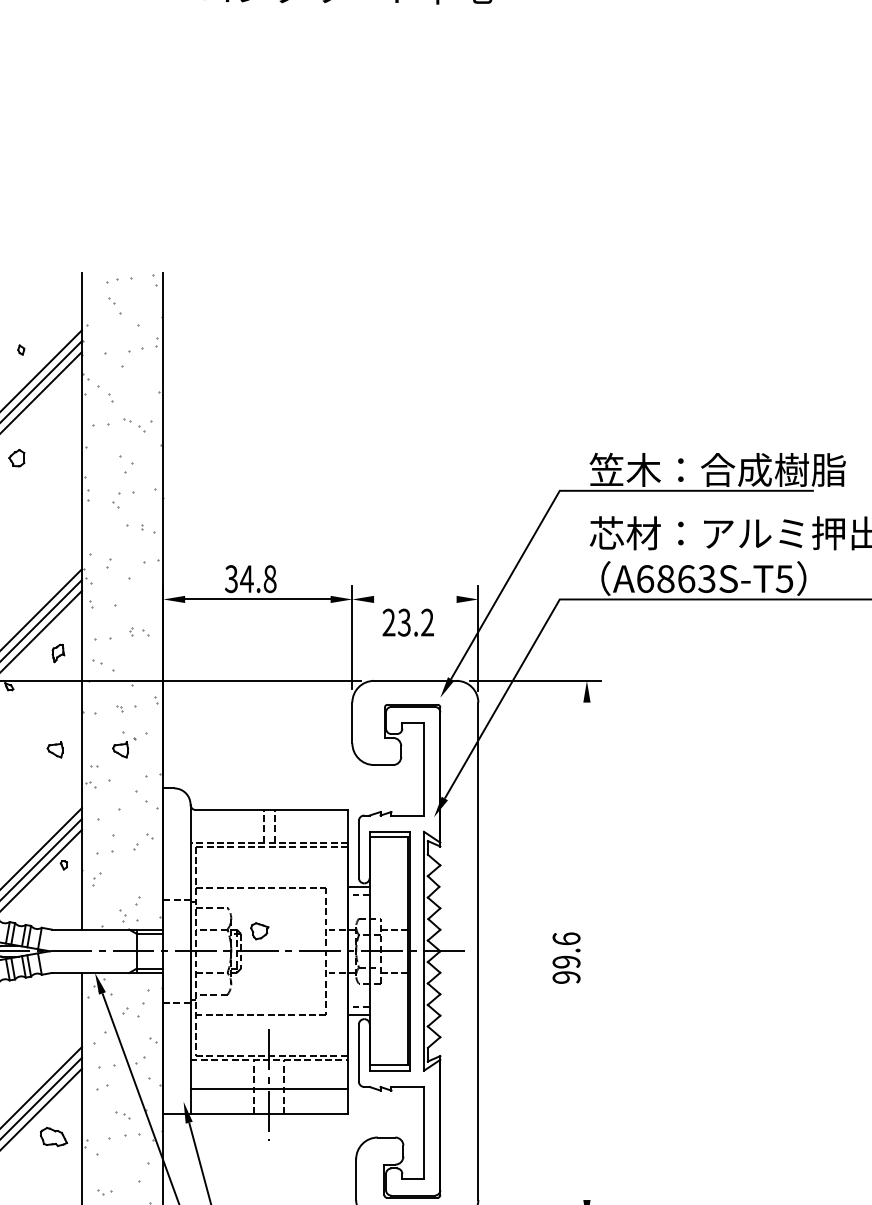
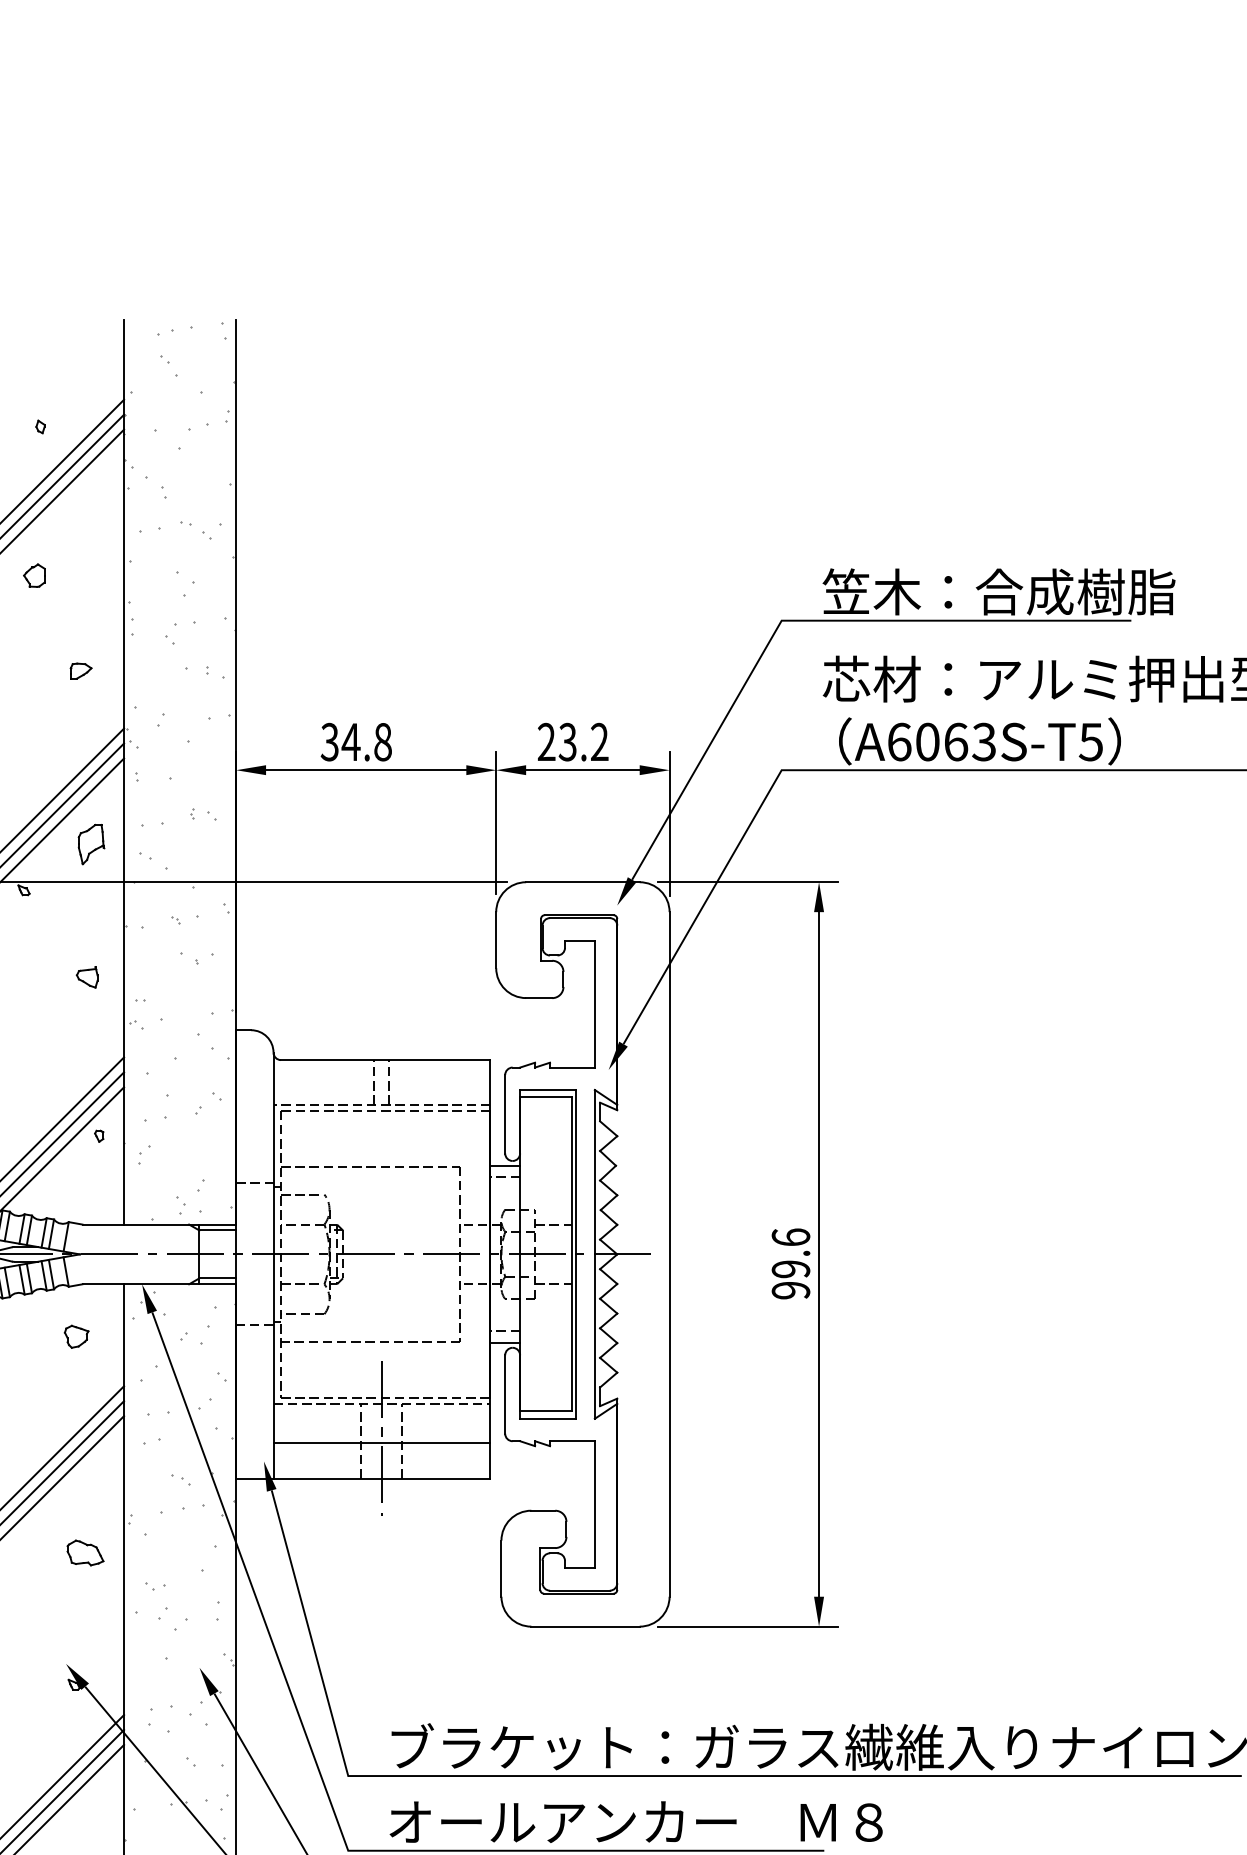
part: (50, 527) -> (80, 670), added
text: (665, 578) -> (927, 741), A6863S-T5 -> A6063S-T5
line: (415, 599) -> (582, 770), added
text: (408, 622) -> (573, 741), moved
part: (58, 653) -> (91, 844), size x1.67
part: (120, 750) -> (176, 977), removed
part: (259, 931) -> (76, 1336), moved
line: (587, 951) -> (819, 1254), added
part: (53, 1136) -> (85, 1552), moved

